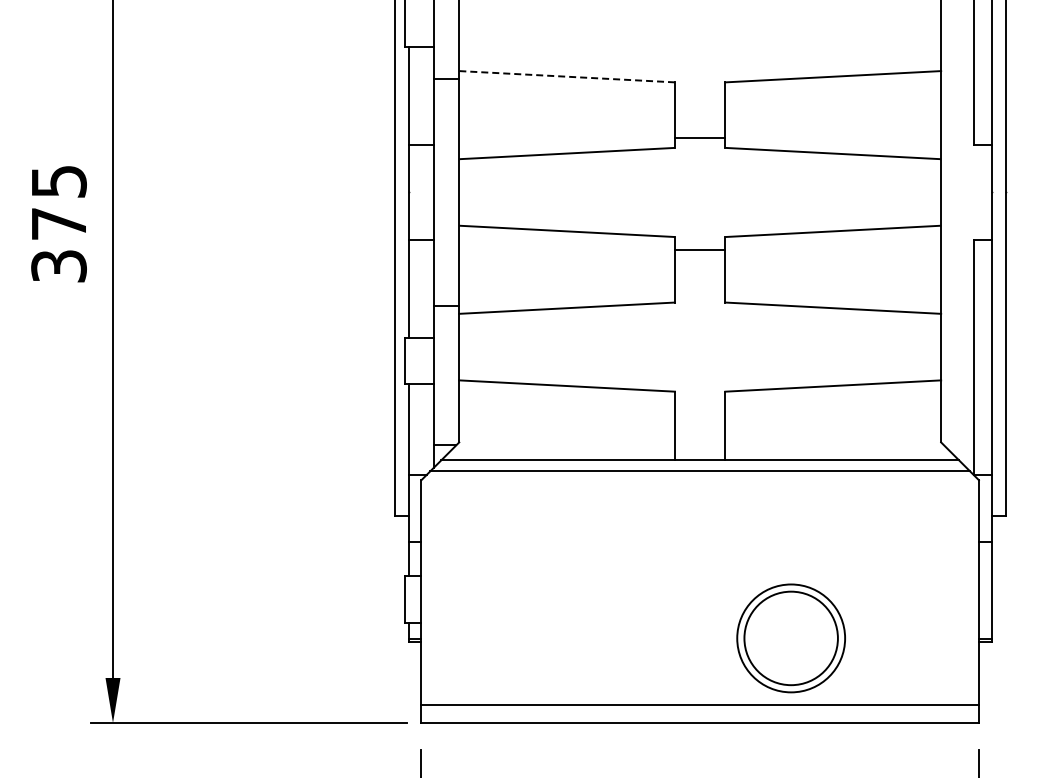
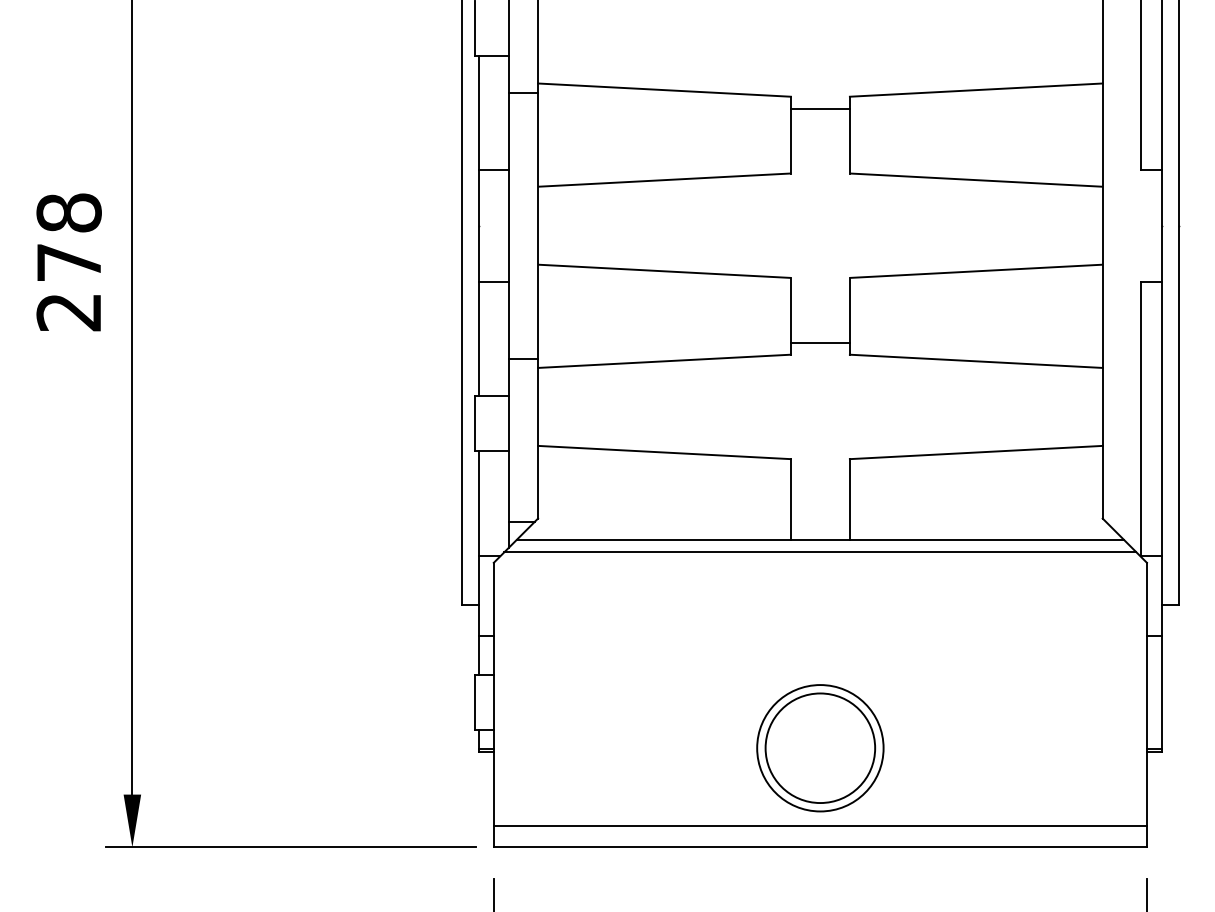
line: (566, 76) -> (663, 89), dashed -> solid
line: (700, 137) -> (820, 108), moved
text: (58, 223) -> (68, 262), 375 -> 278
line: (700, 250) -> (820, 342), moved
part: (790, 638) -> (819, 748), moved

